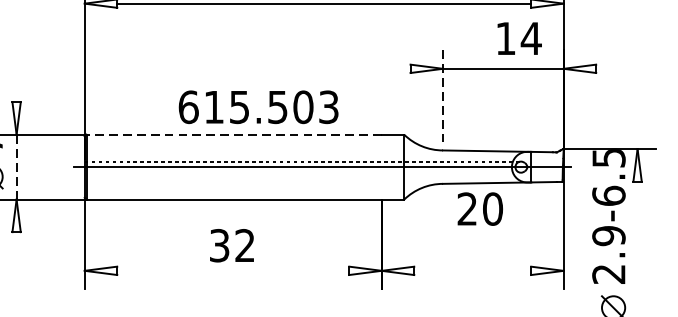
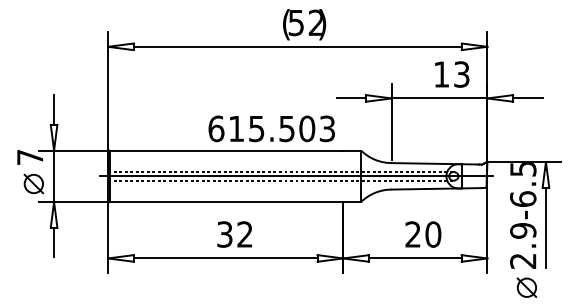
text: (530, 38) -> (461, 74), 14 -> 13
line: (392, 68) -> (351, 98), added
line: (614, 68) -> (527, 98), added
line: (17, 82) -> (54, 109), added
line: (442, 99) -> (391, 122), dashed -> solid
text: (258, 106) -> (271, 128), moved
line: (234, 134) -> (226, 150), dashed -> solid
line: (17, 167) -> (54, 176), dashed -> solid
line: (302, 172) -> (280, 180), added
text: (480, 209) -> (423, 234), moved
line: (637, 231) -> (545, 227), added
text: (231, 245) -> (234, 234), moved
line: (17, 250) -> (54, 242), added
line: (233, 270) -> (225, 258), added
line: (472, 270) -> (415, 258), added

